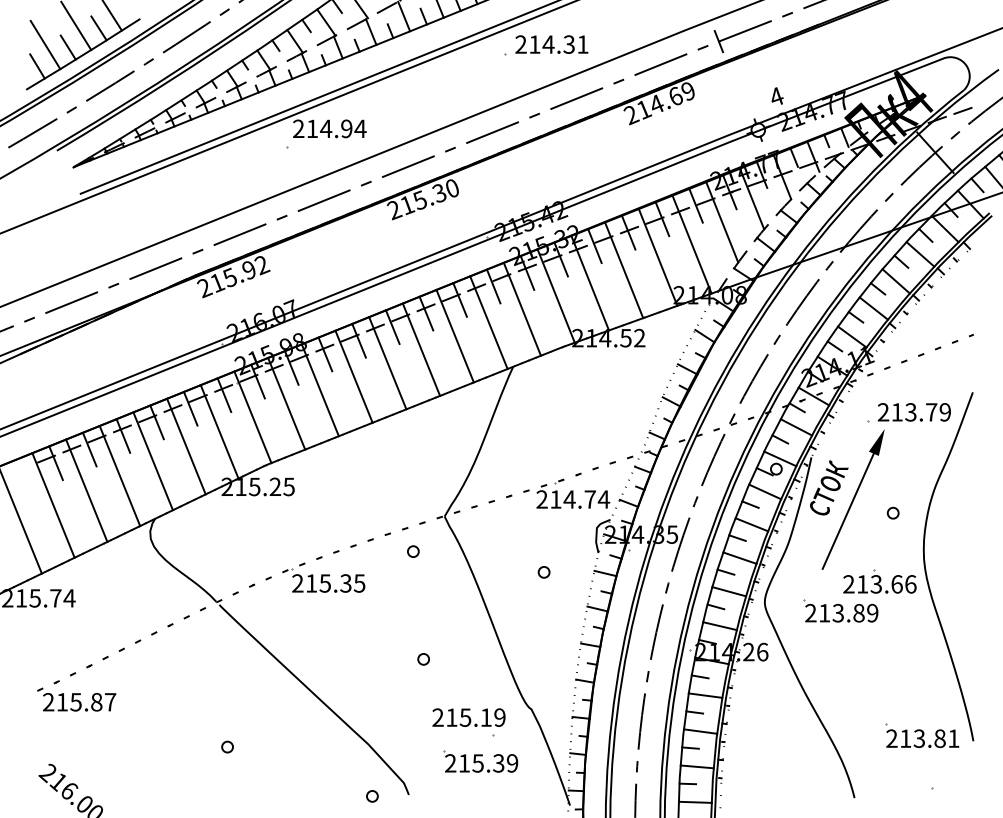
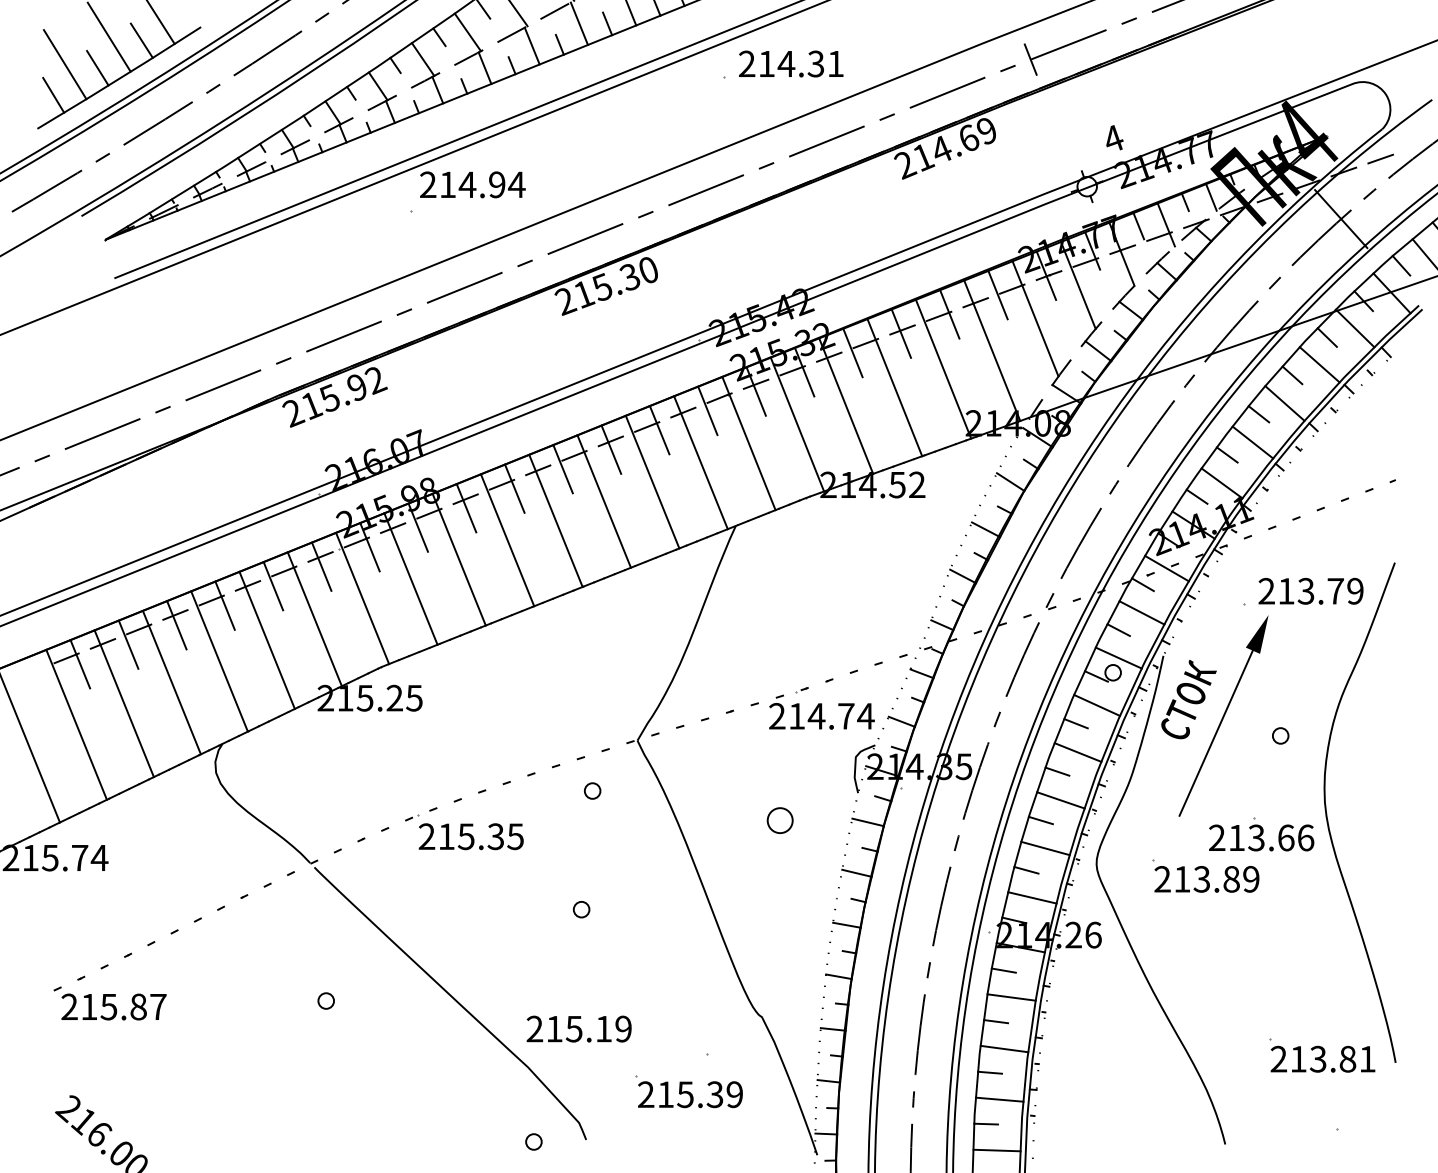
part: (543, 572) -> (779, 820), size x1.6
part: (423, 659) -> (581, 909), moved
text: (468, 717) -> (578, 1028), moved
part: (227, 746) -> (326, 1000), moved

